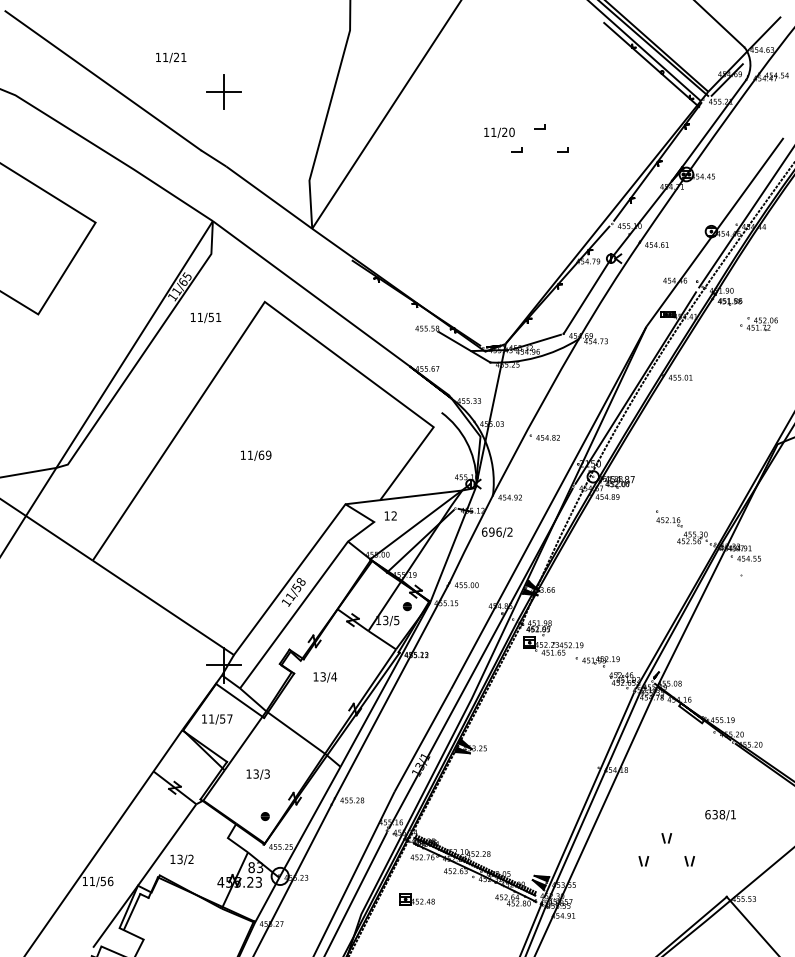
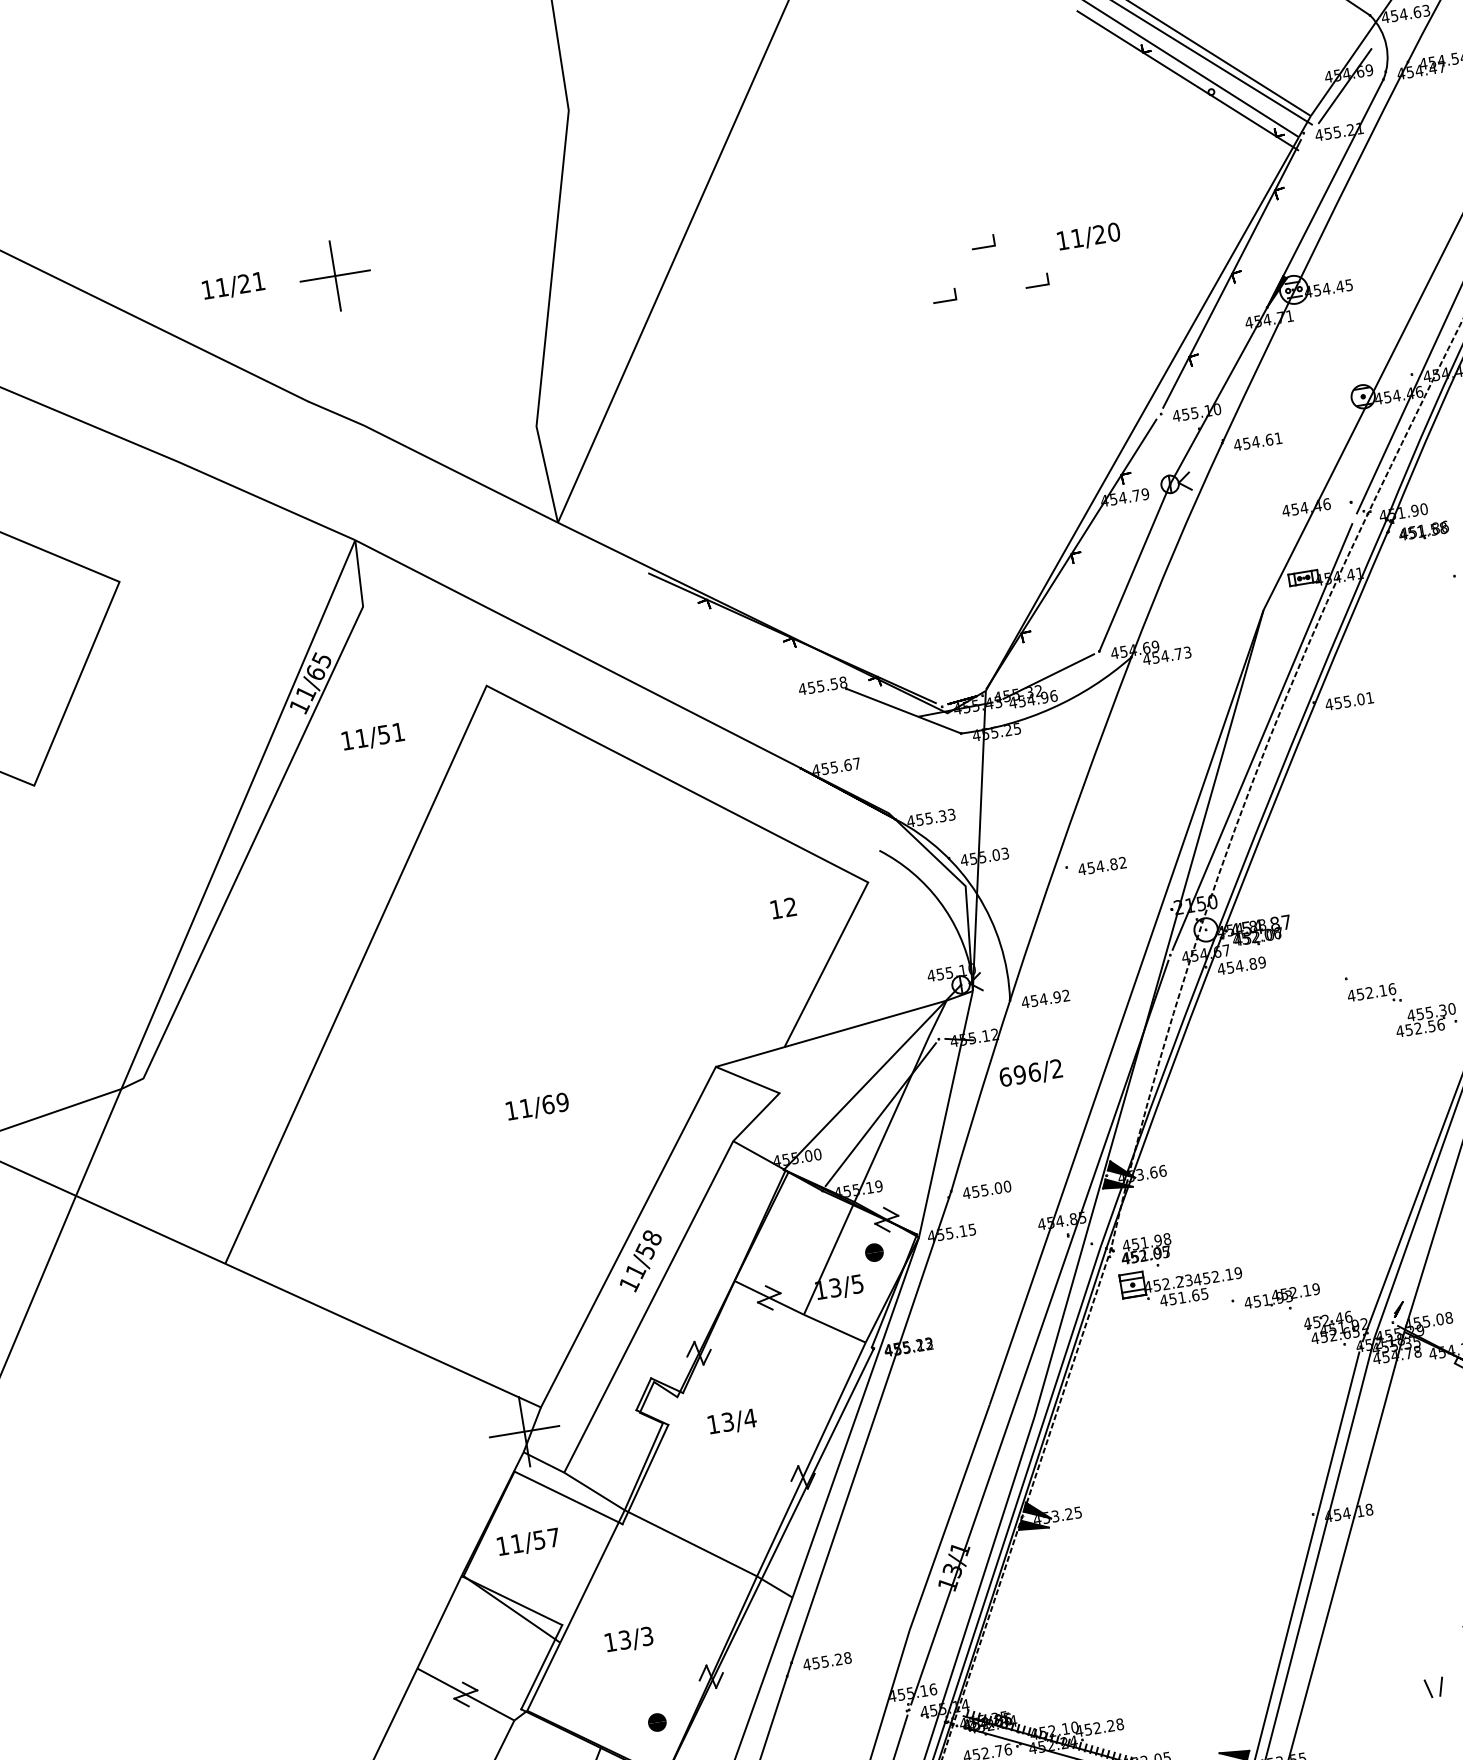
text: (171, 57) -> (234, 285), moved
text: (499, 132) -> (1088, 236), moved
text: (256, 455) -> (538, 1106), moved
text: (390, 515) -> (782, 907), moved

